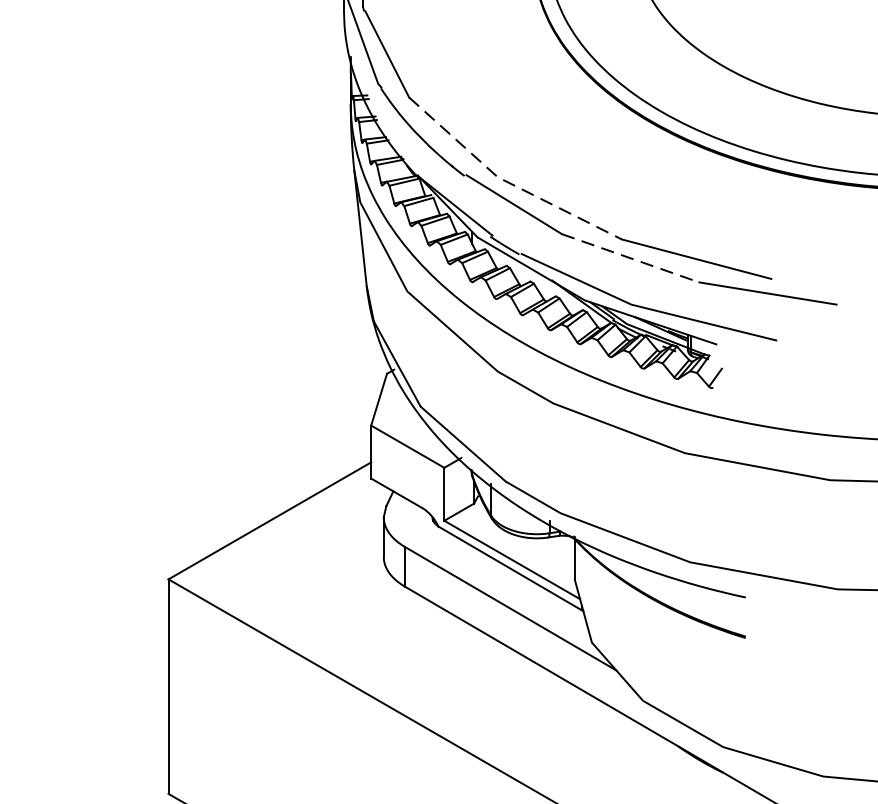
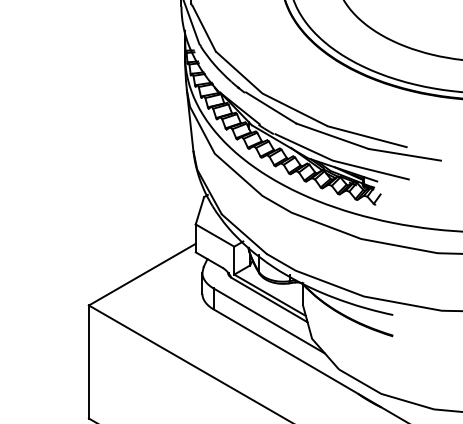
line: (505, 180) -> (266, 95), dashed -> solid
line: (630, 258) -> (332, 136), dashed -> solid

